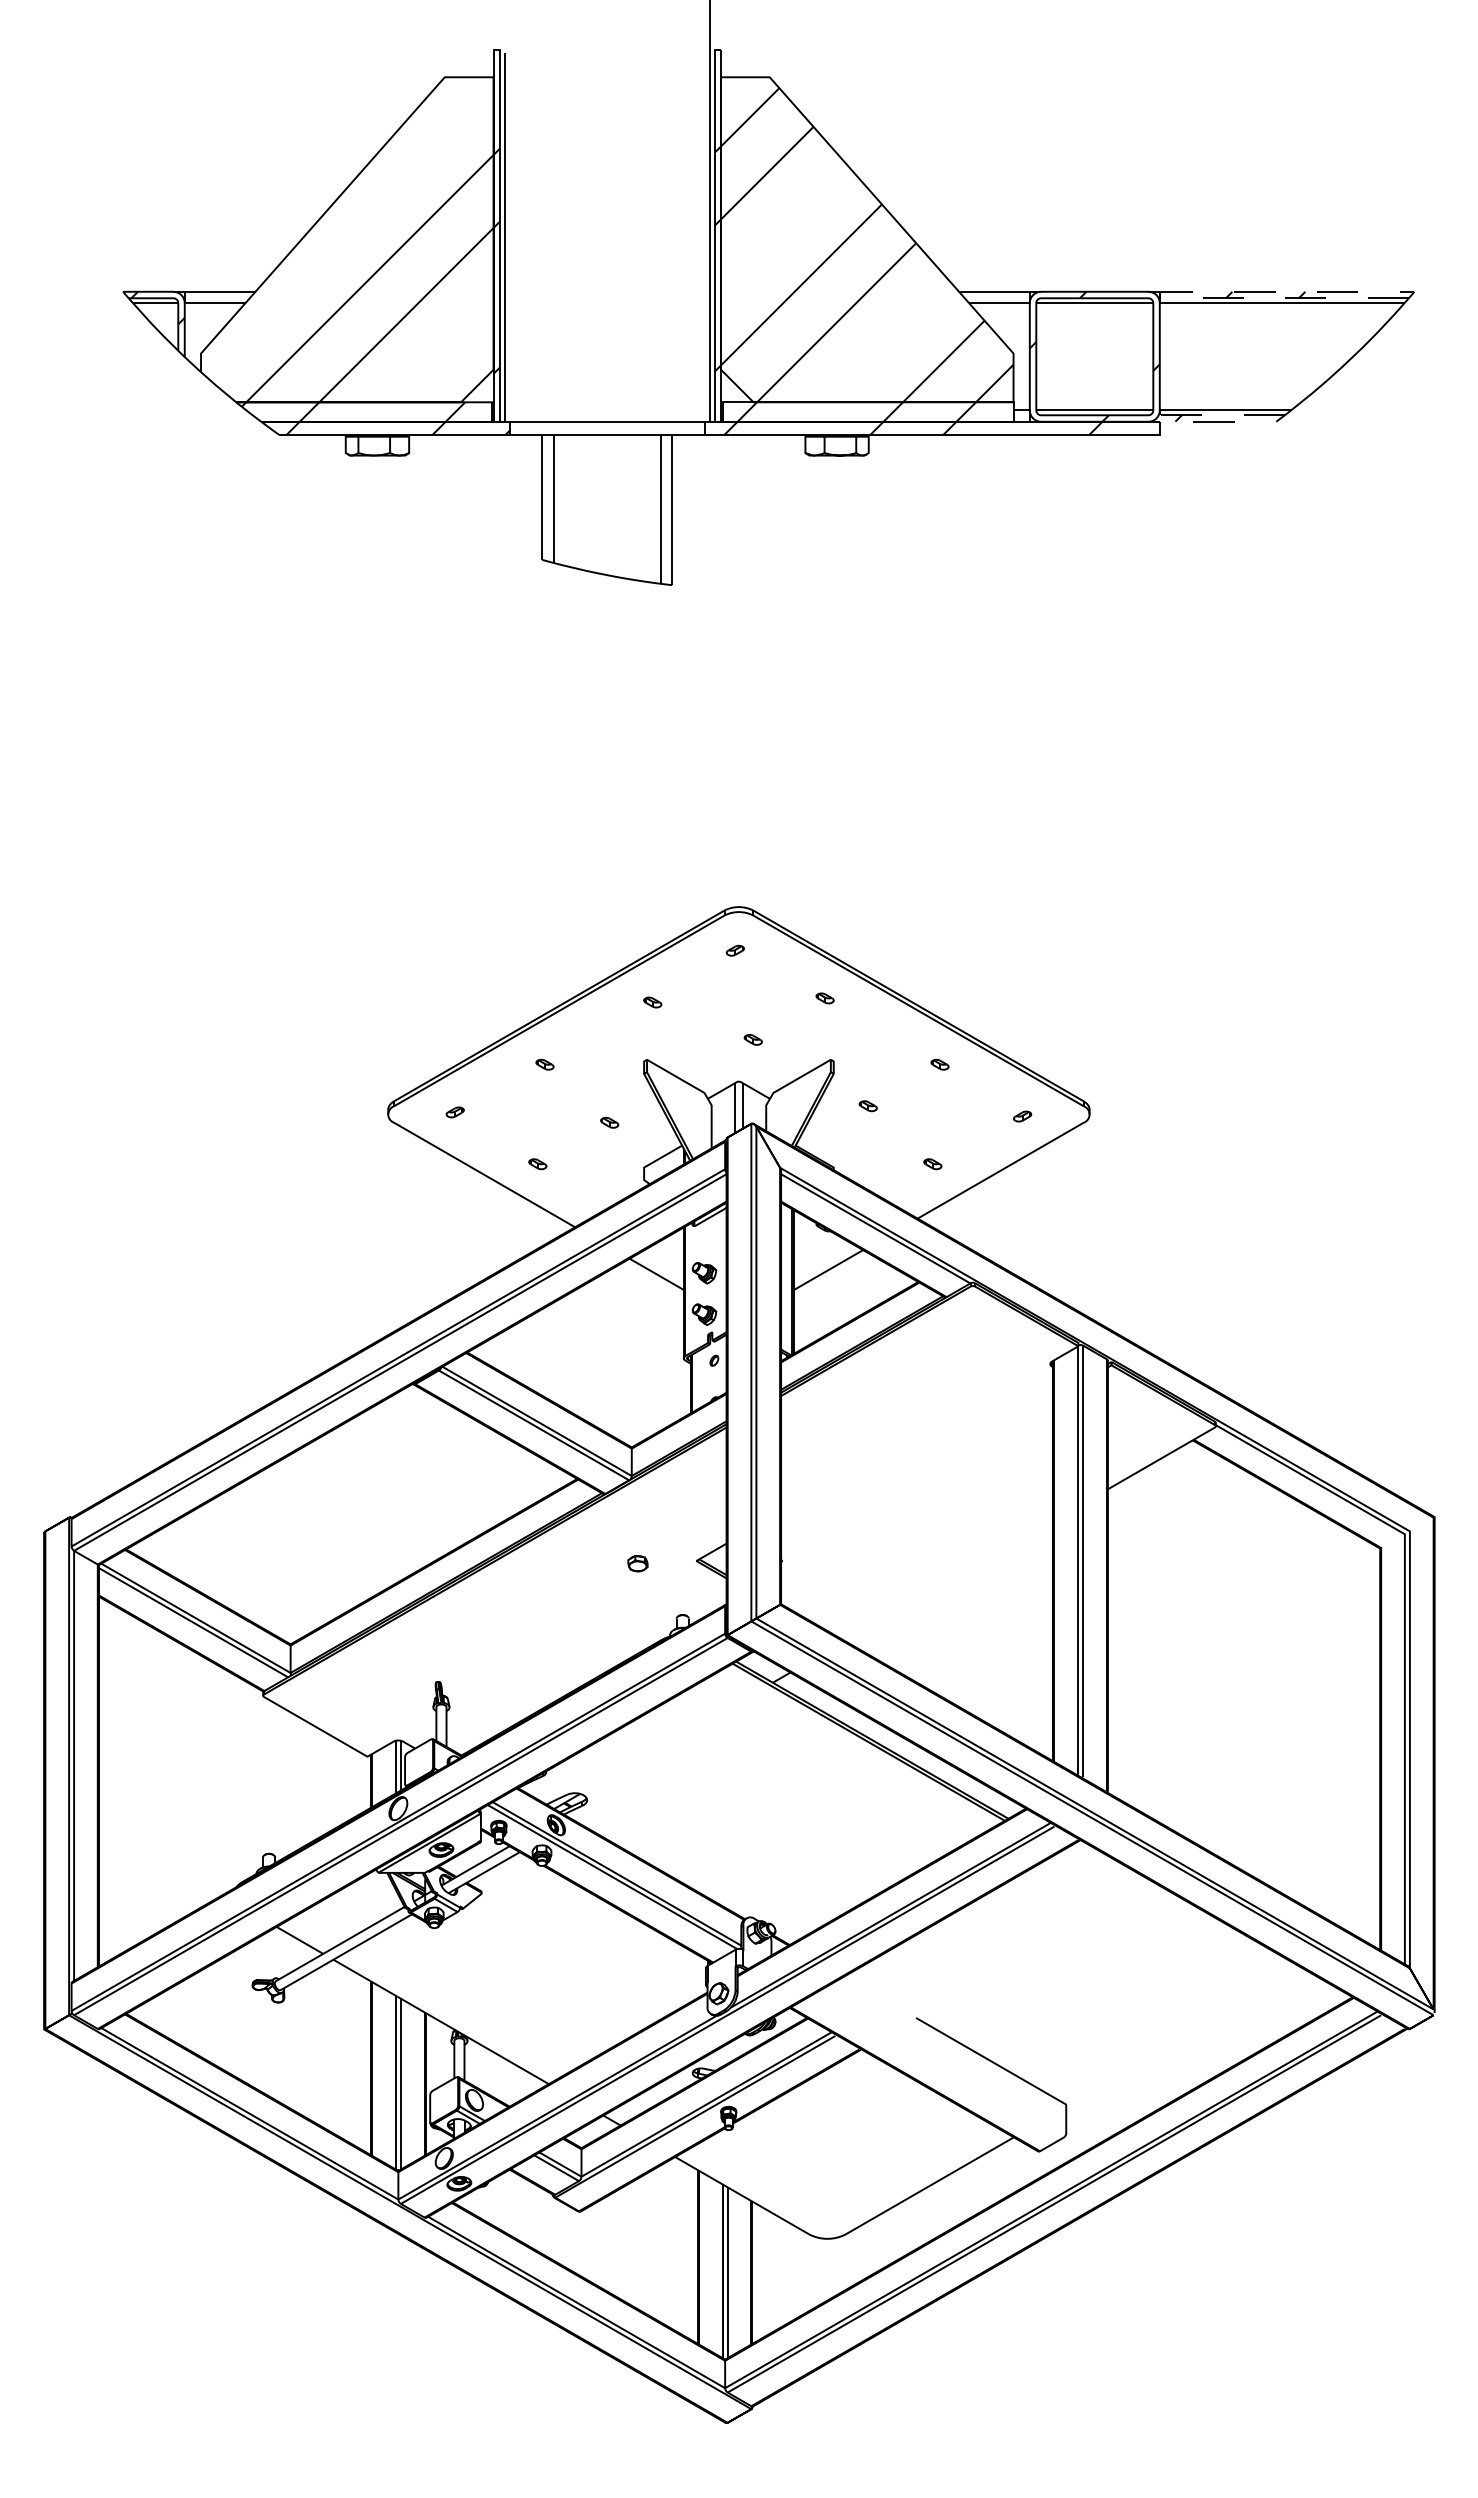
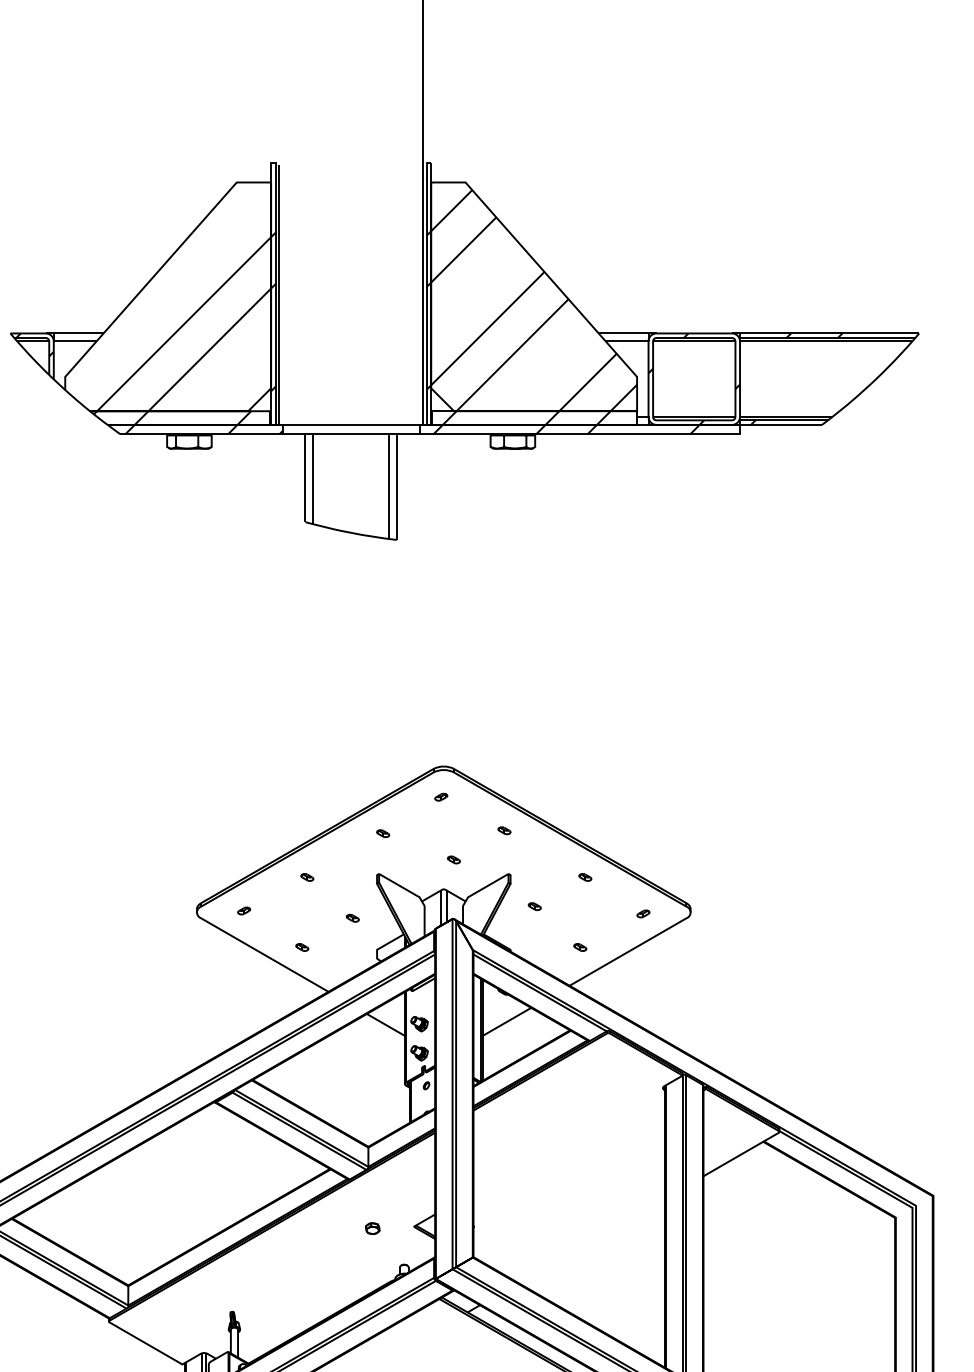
line: (1159, 292) -> (739, 333), dashed -> solid
line: (1159, 415) -> (739, 420), dashed -> solid

